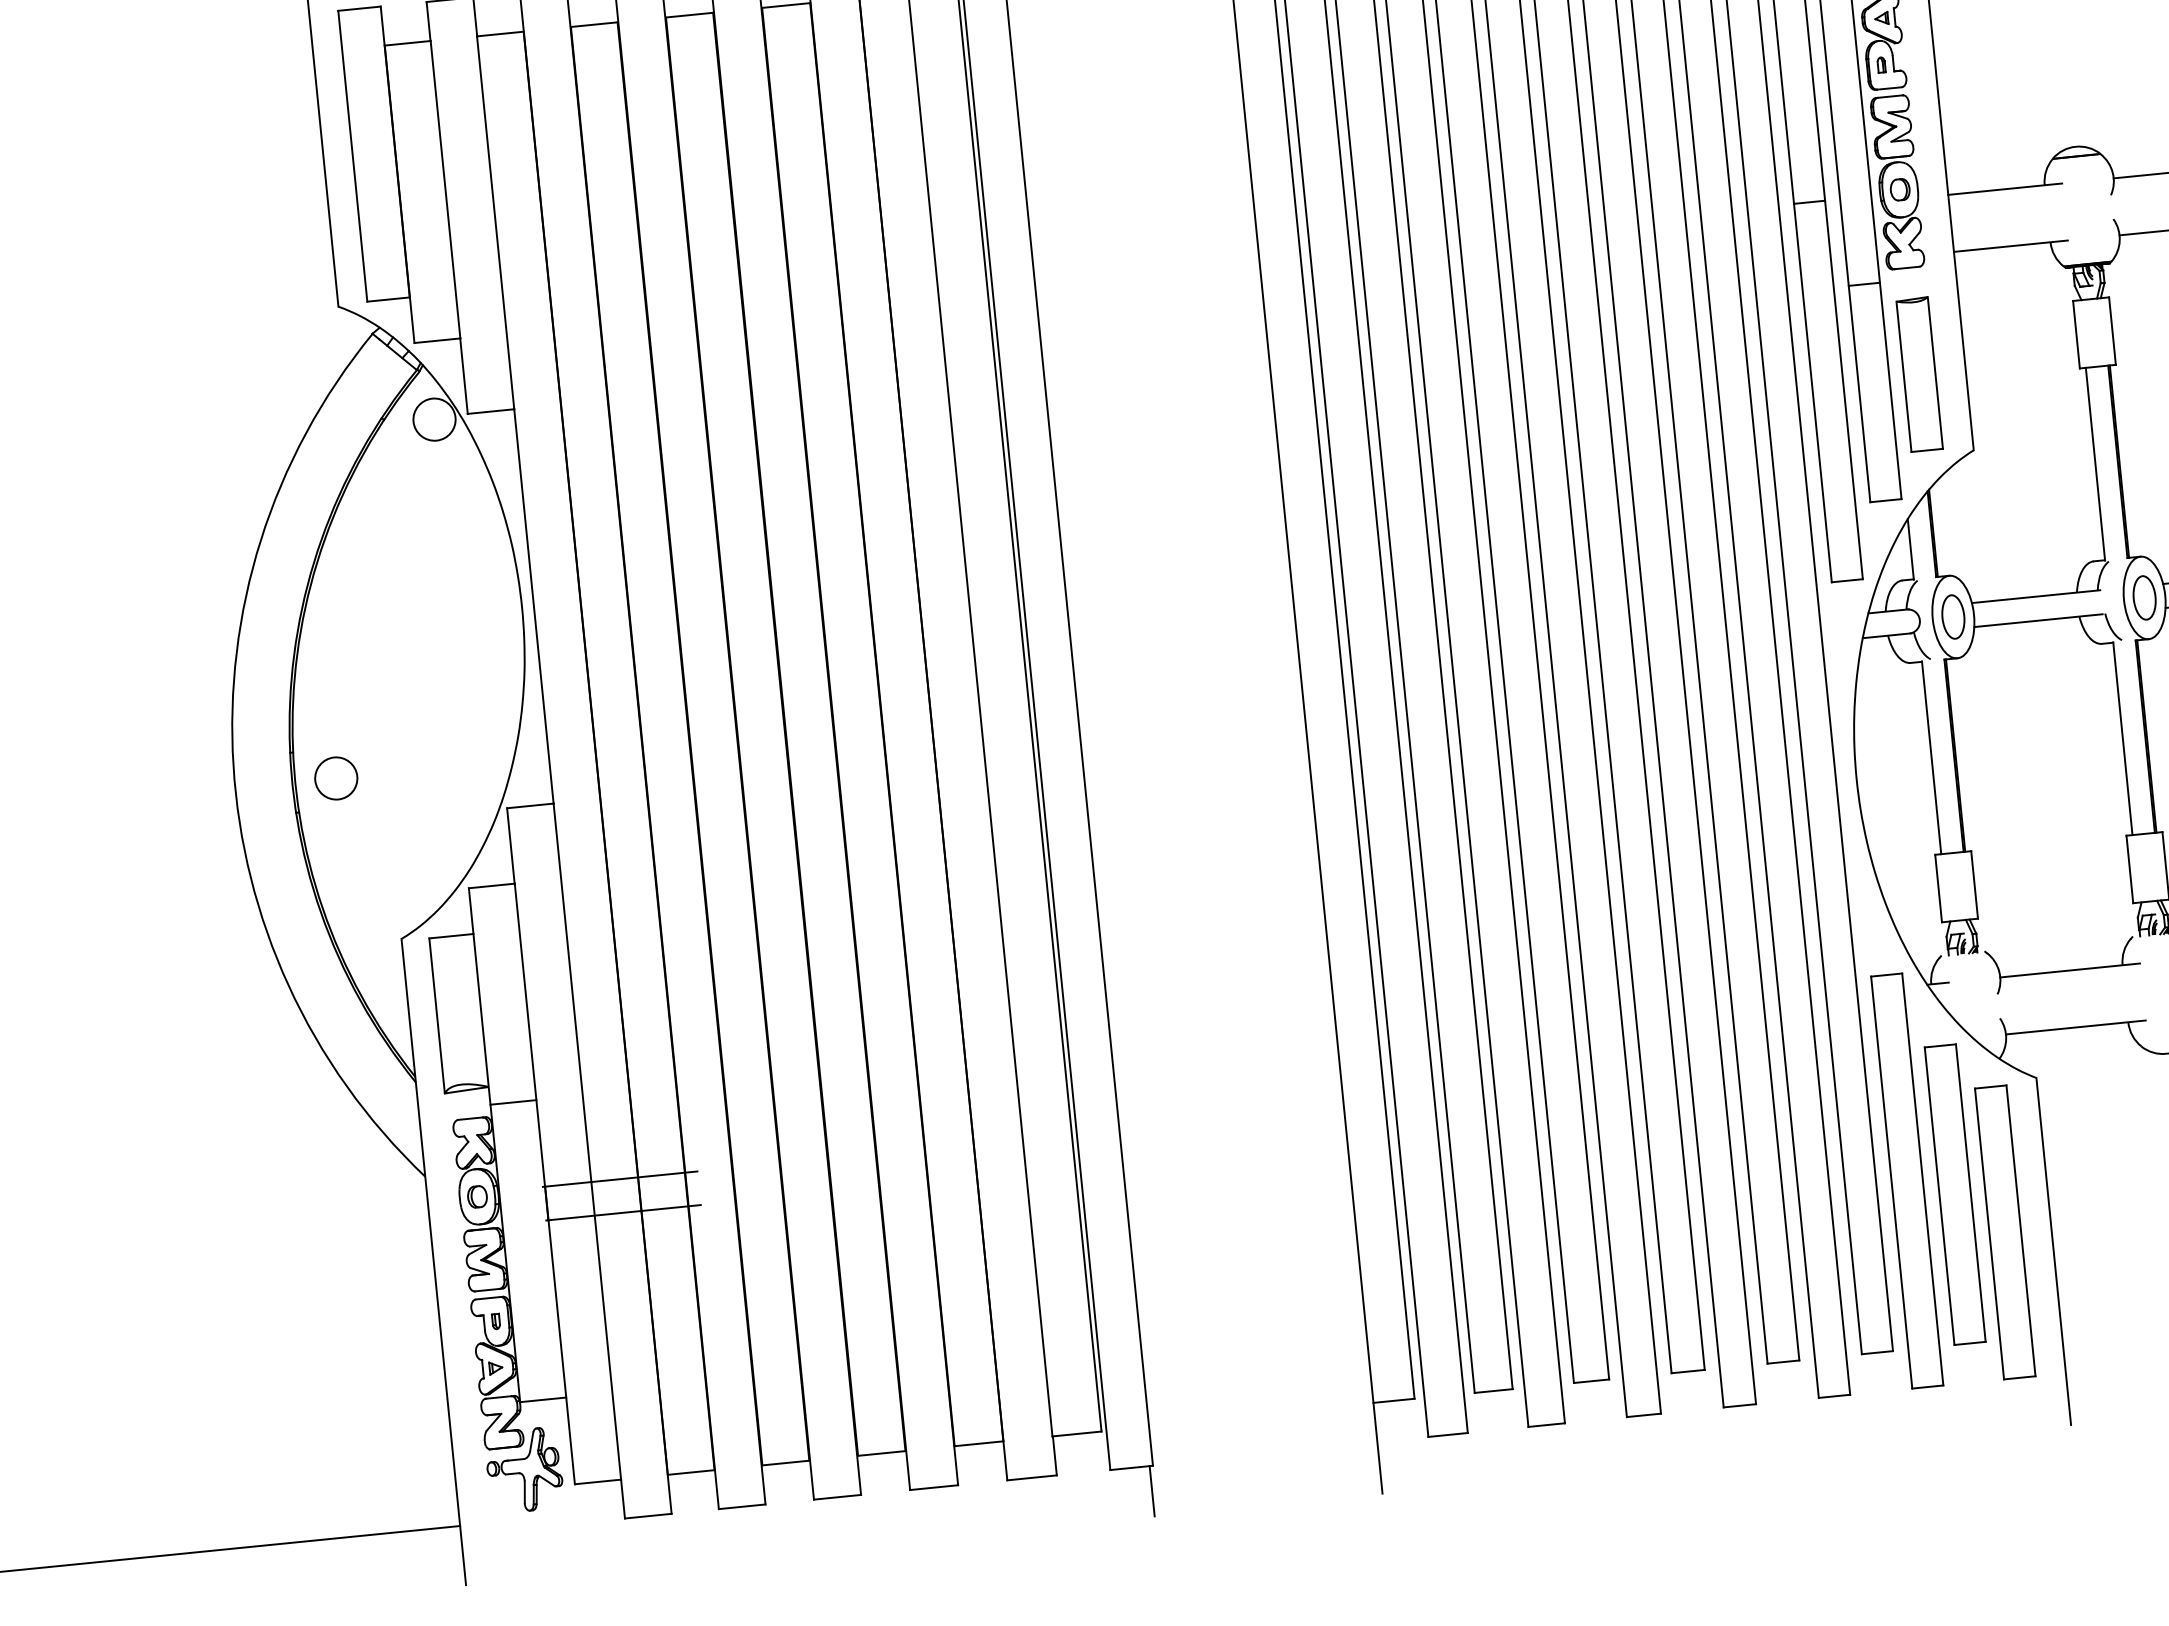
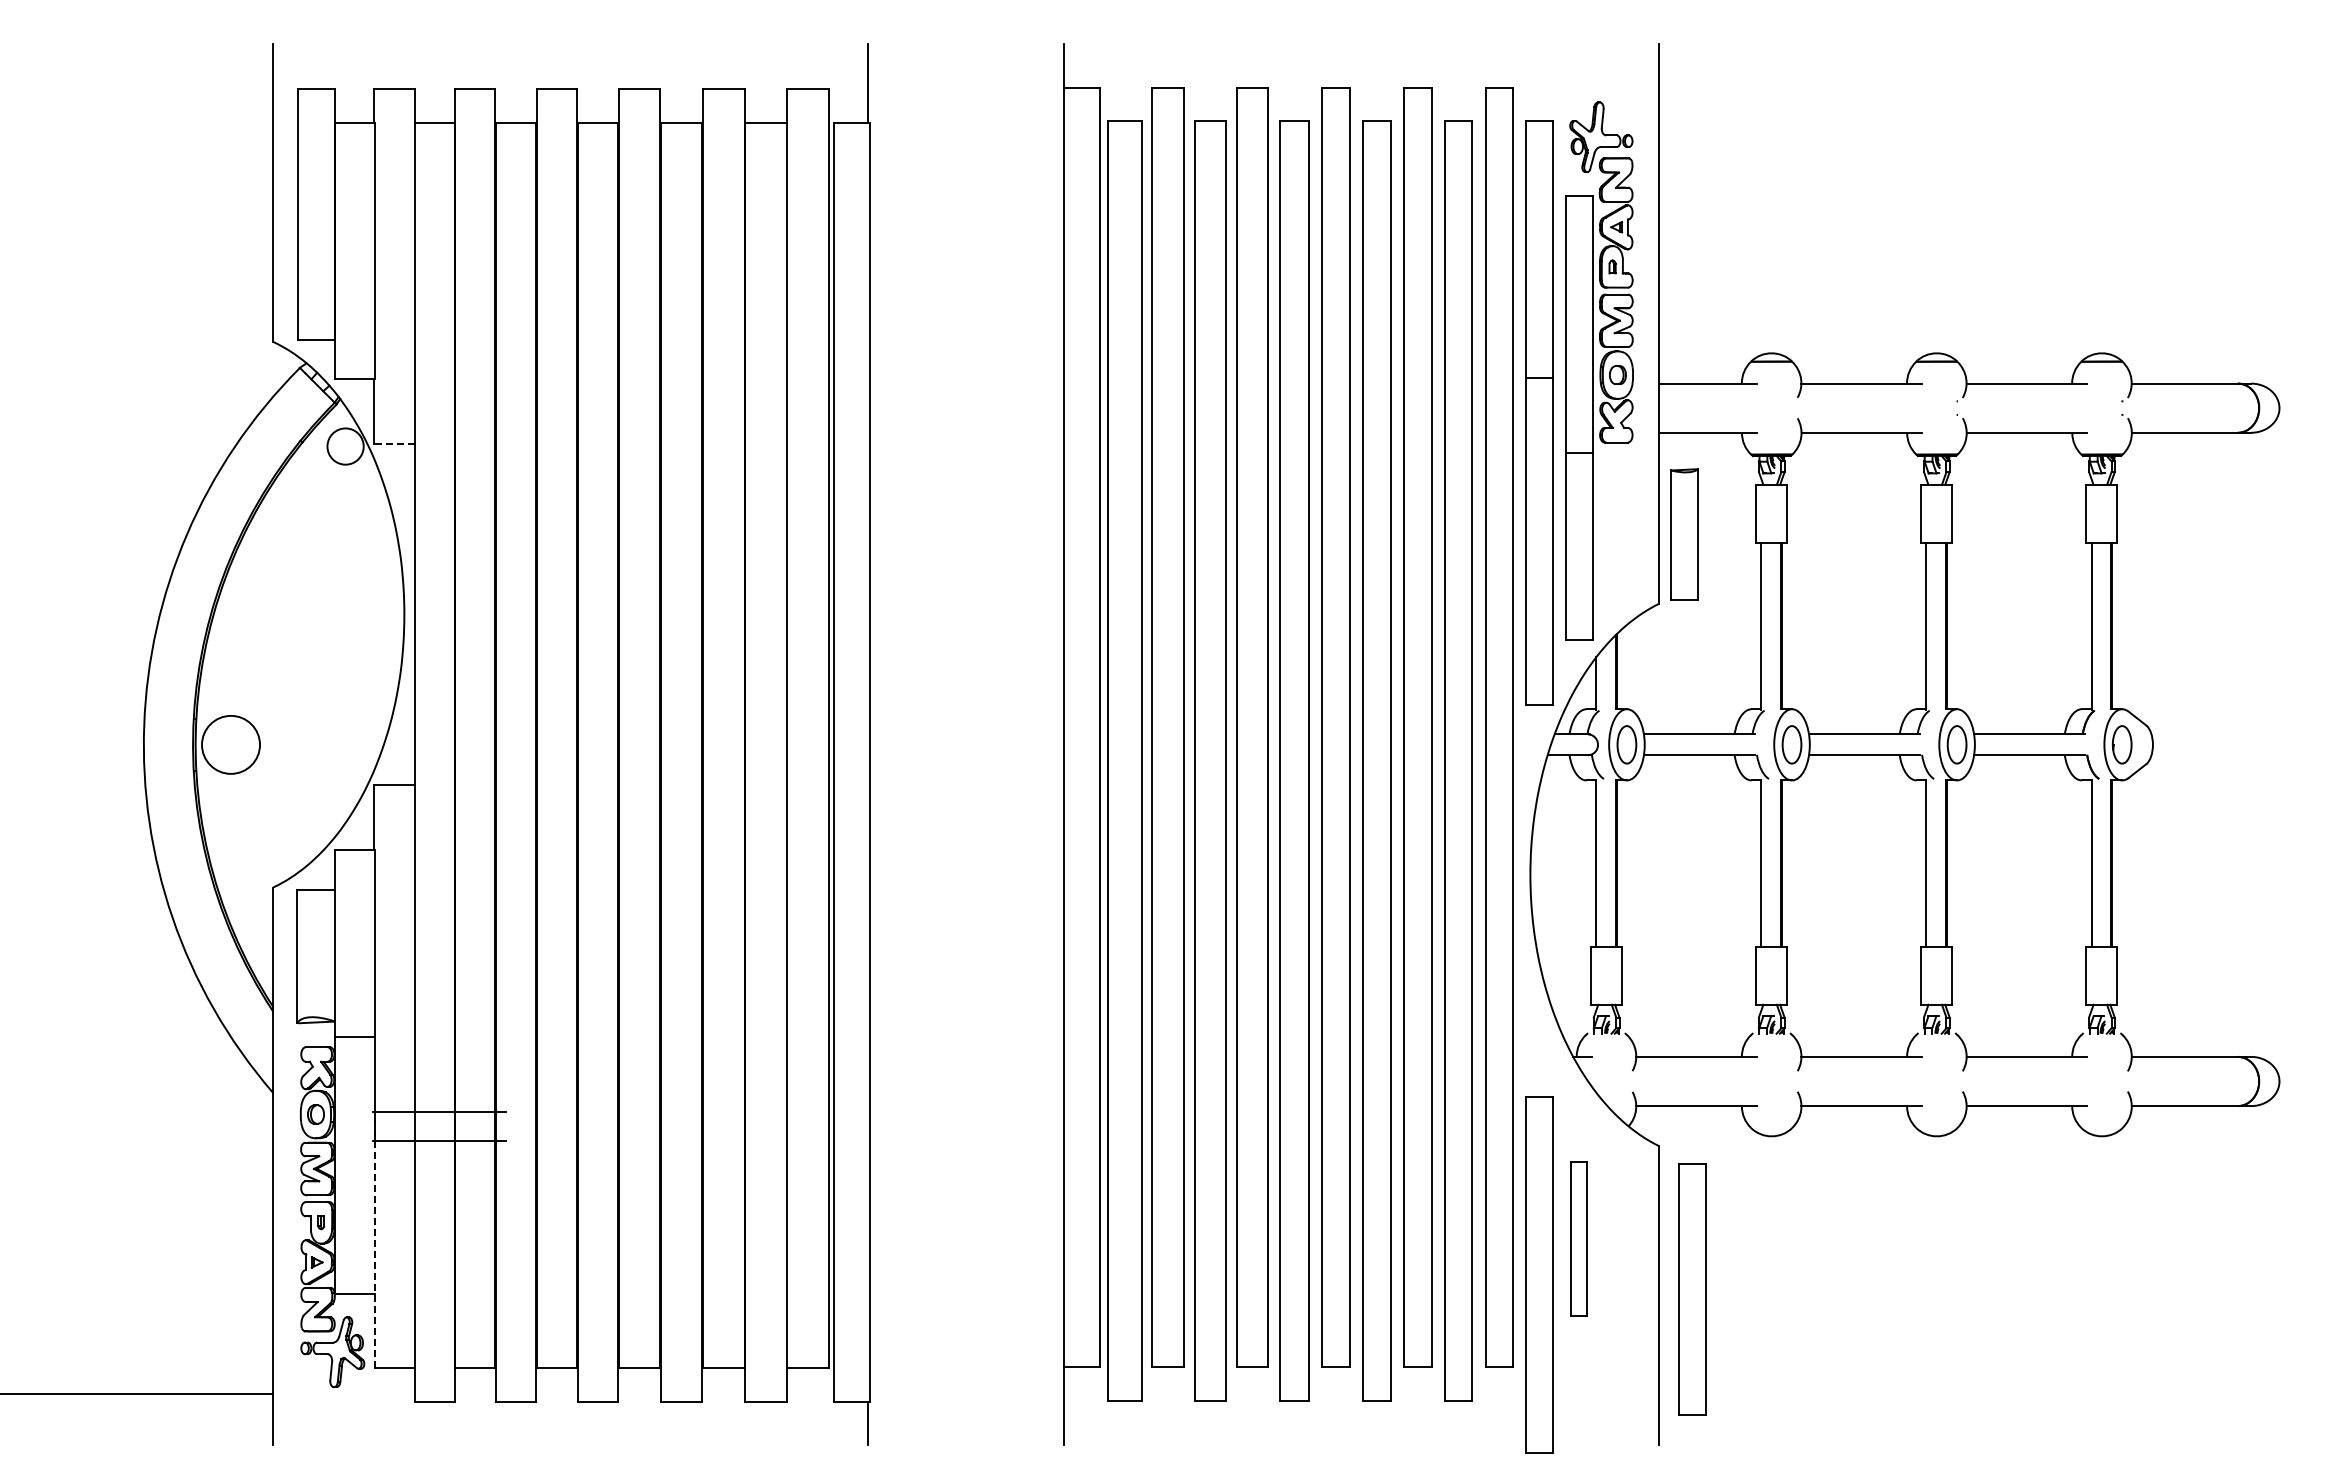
part: (1919, 374) -> (1684, 534), moved
line: (490, 411) -> (394, 444), solid -> dashed
circle: (335, 778) -> (230, 744), size x1.6
part: (1907, 1180) -> (1539, 1274), moved
part: (1955, 1194) -> (1579, 1238), size x0.6
part: (2004, 1232) -> (1692, 1289), moved
line: (559, 1334) -> (374, 1239), solid -> dashed

